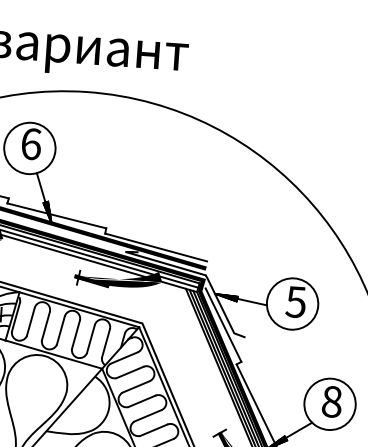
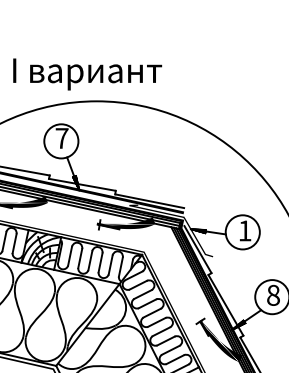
text: (30, 142) -> (61, 137), 6 -> 7
text: (295, 301) -> (244, 230), 5 -> 1

